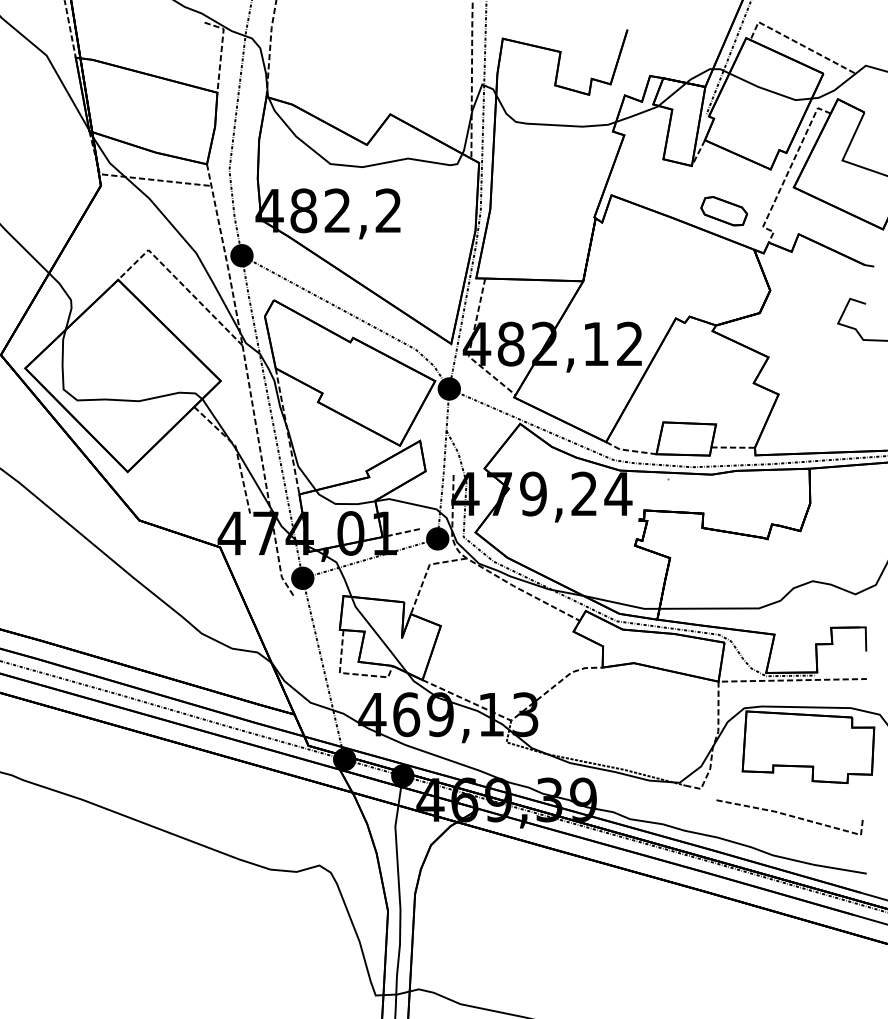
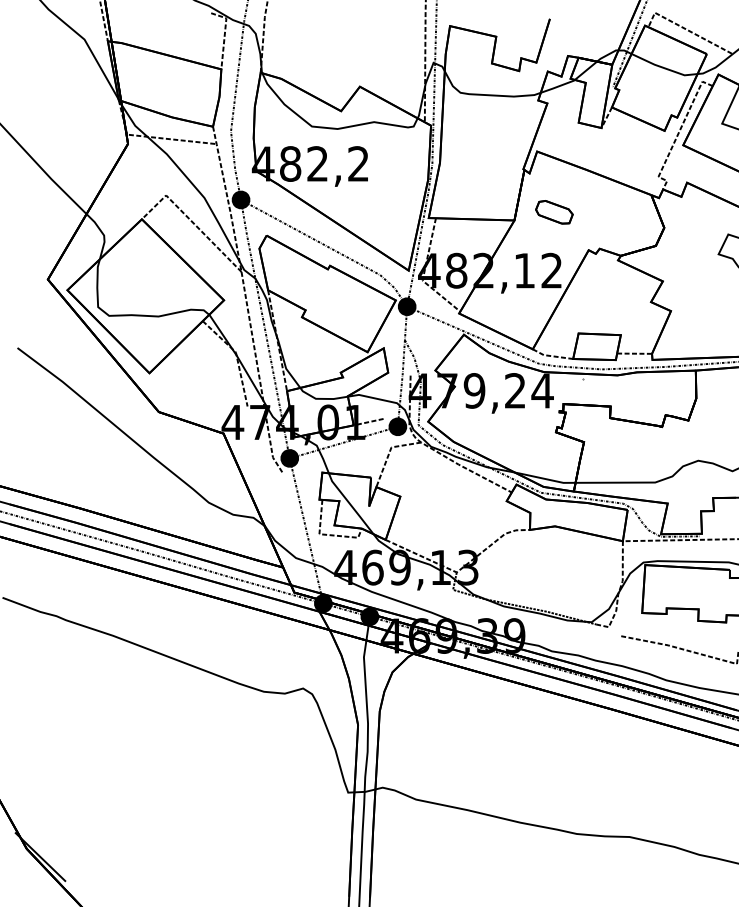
part: (724, 211) -> (554, 212), moved

